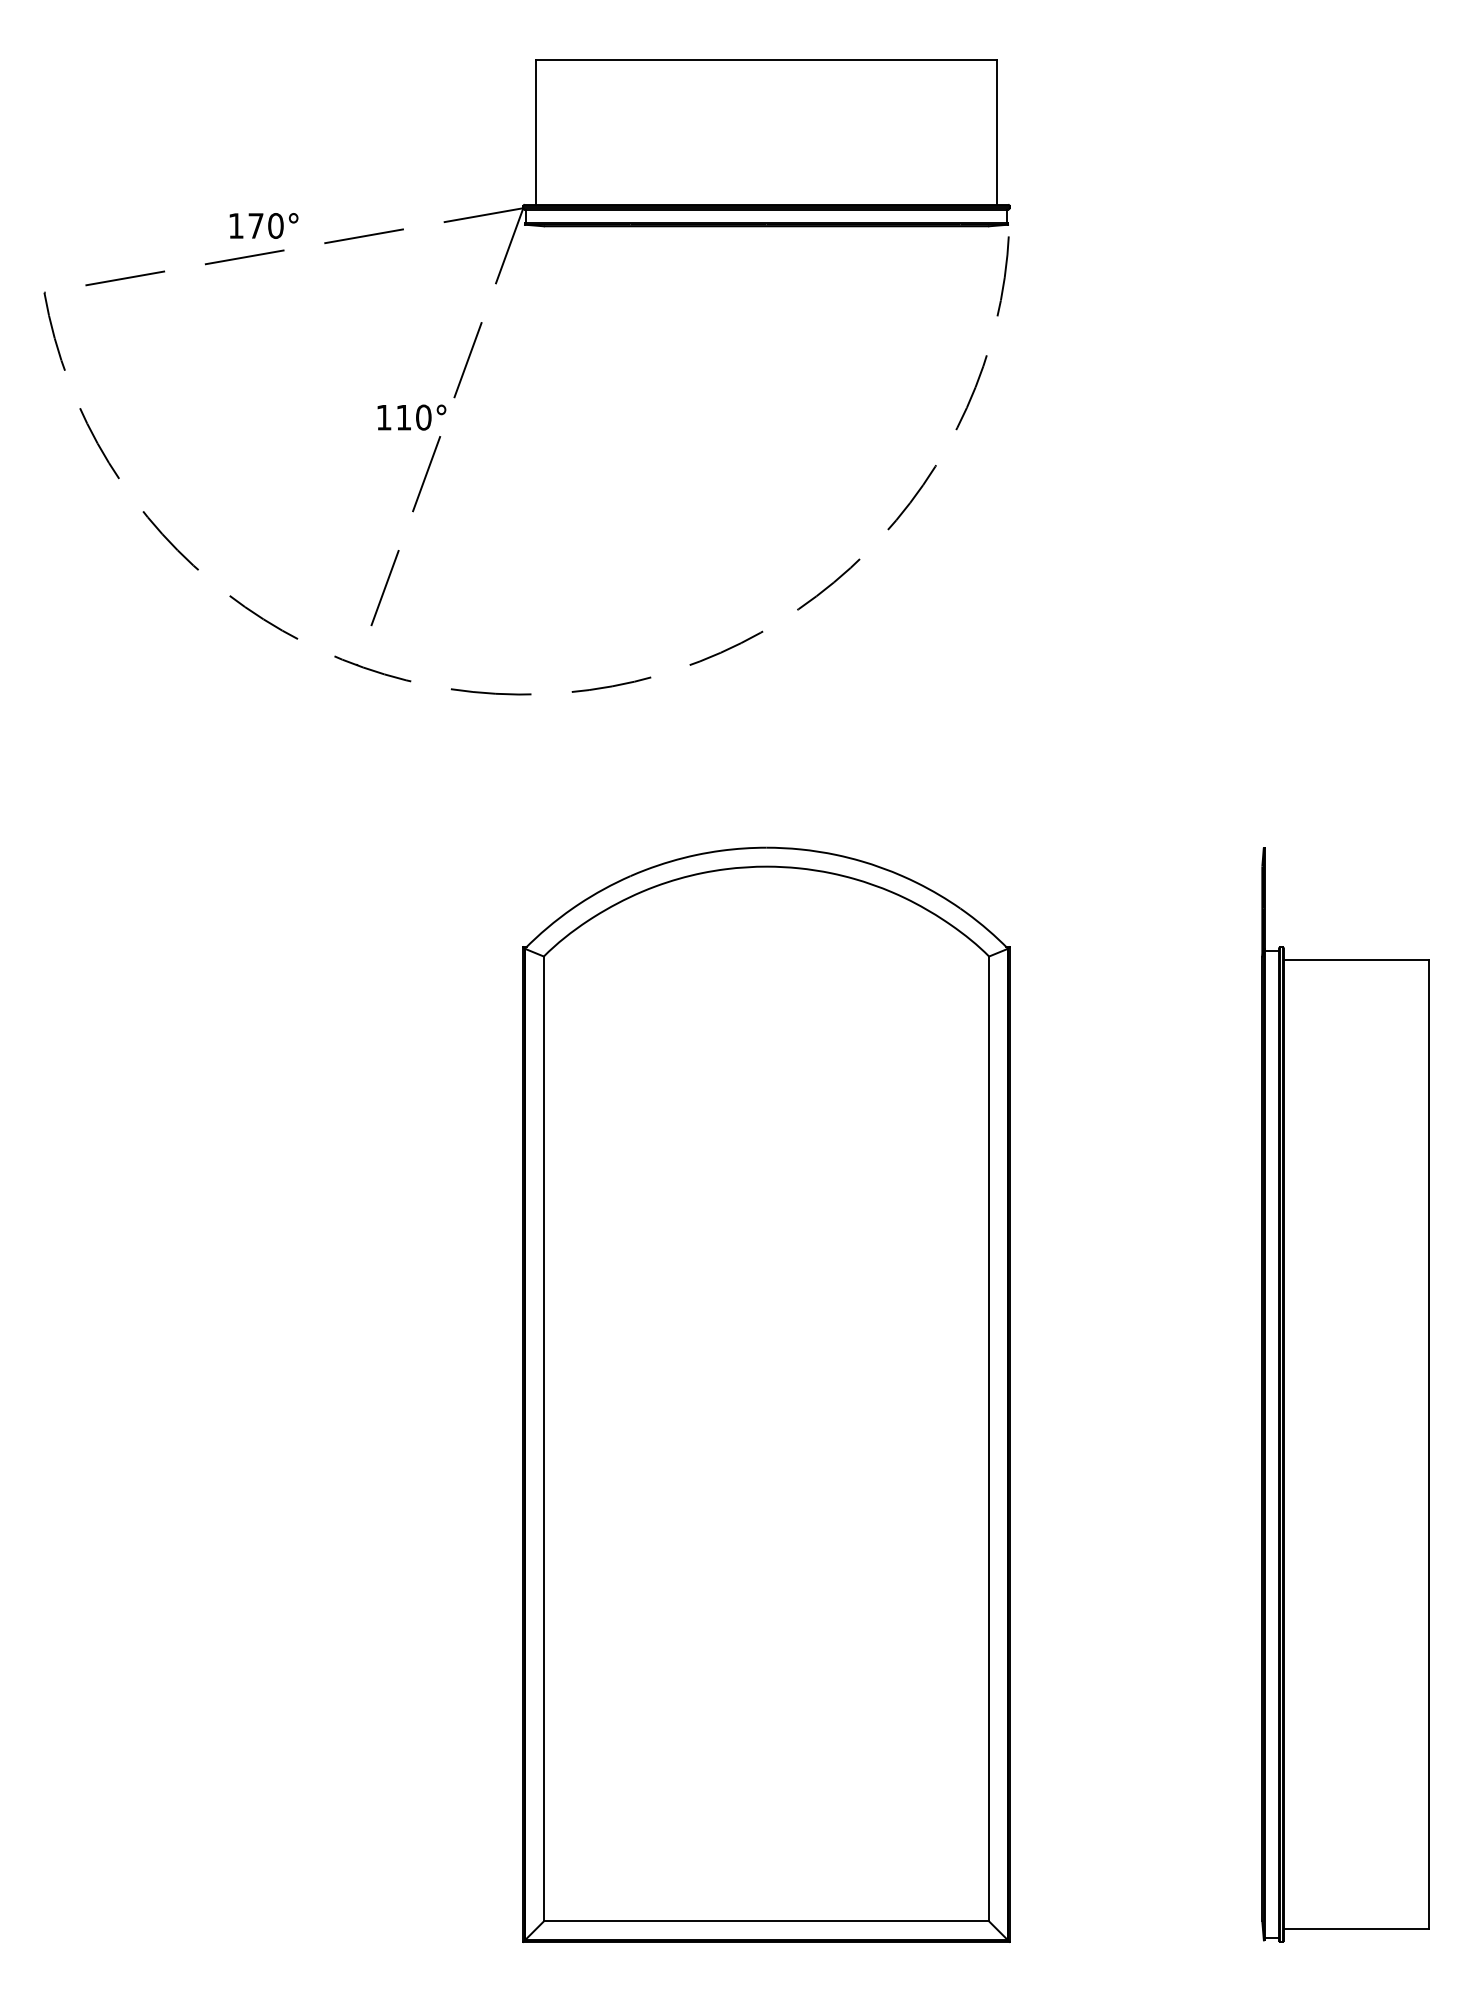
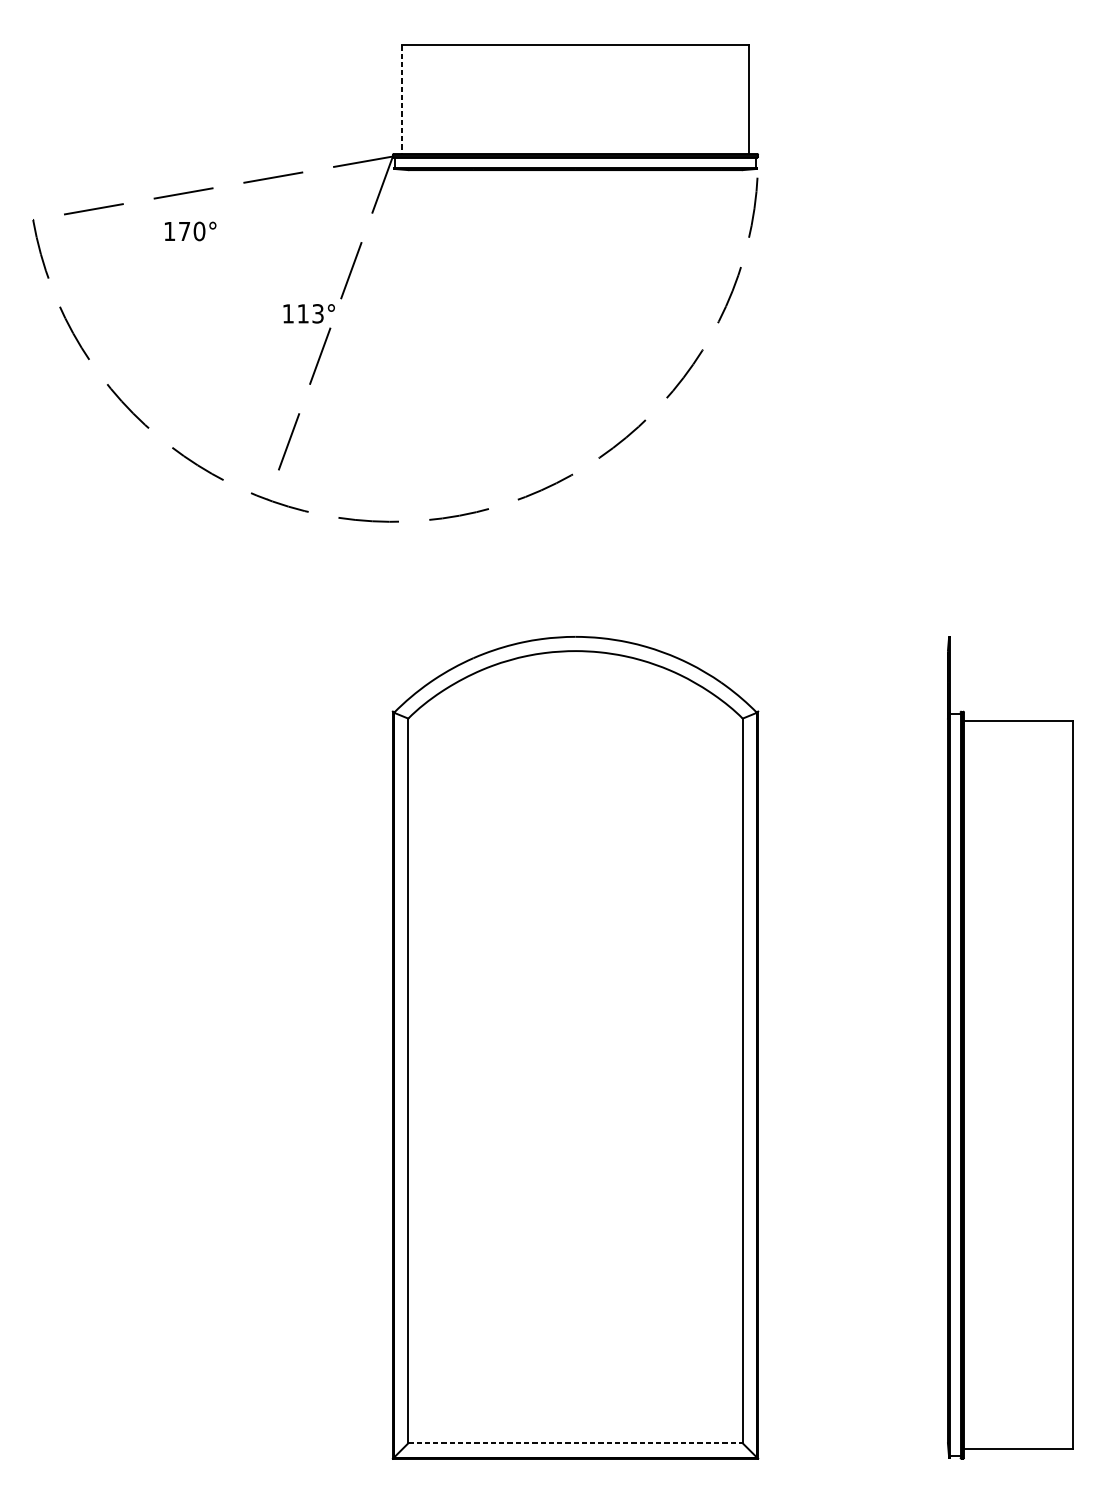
line: (535, 132) -> (402, 99), solid -> dashed
text: (263, 225) -> (190, 231), moved
text: (423, 417) -> (317, 313), 110° -> 113°
line: (766, 1921) -> (575, 1443), solid -> dashed

